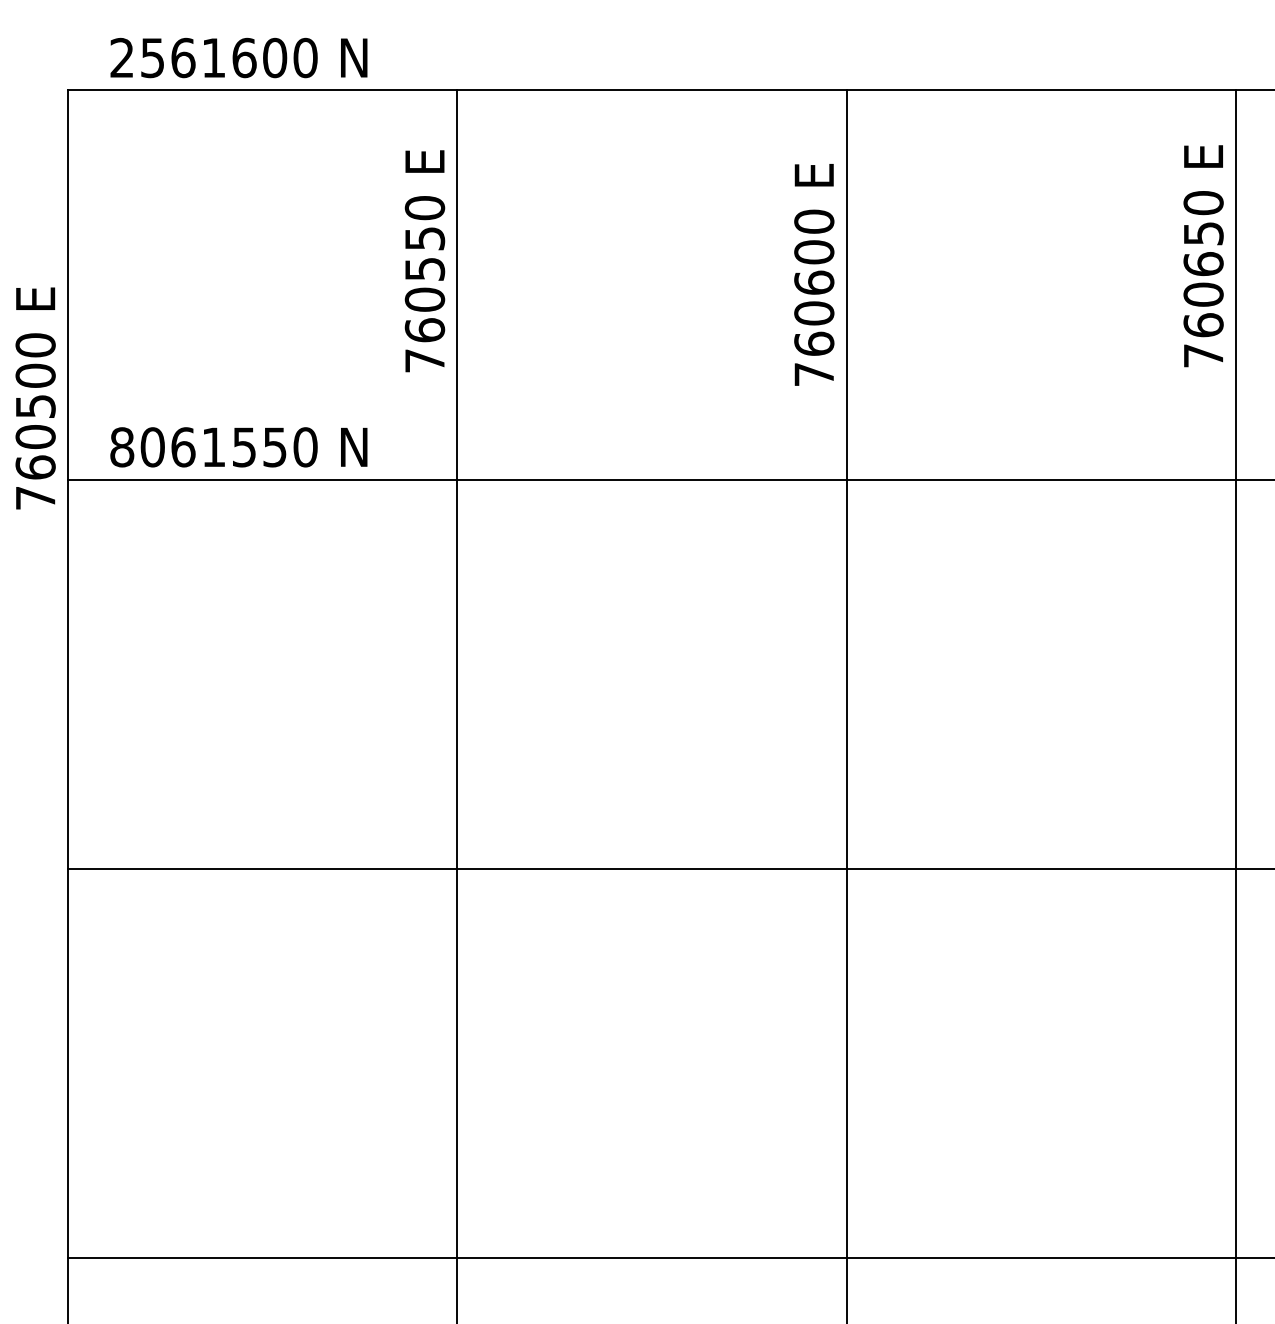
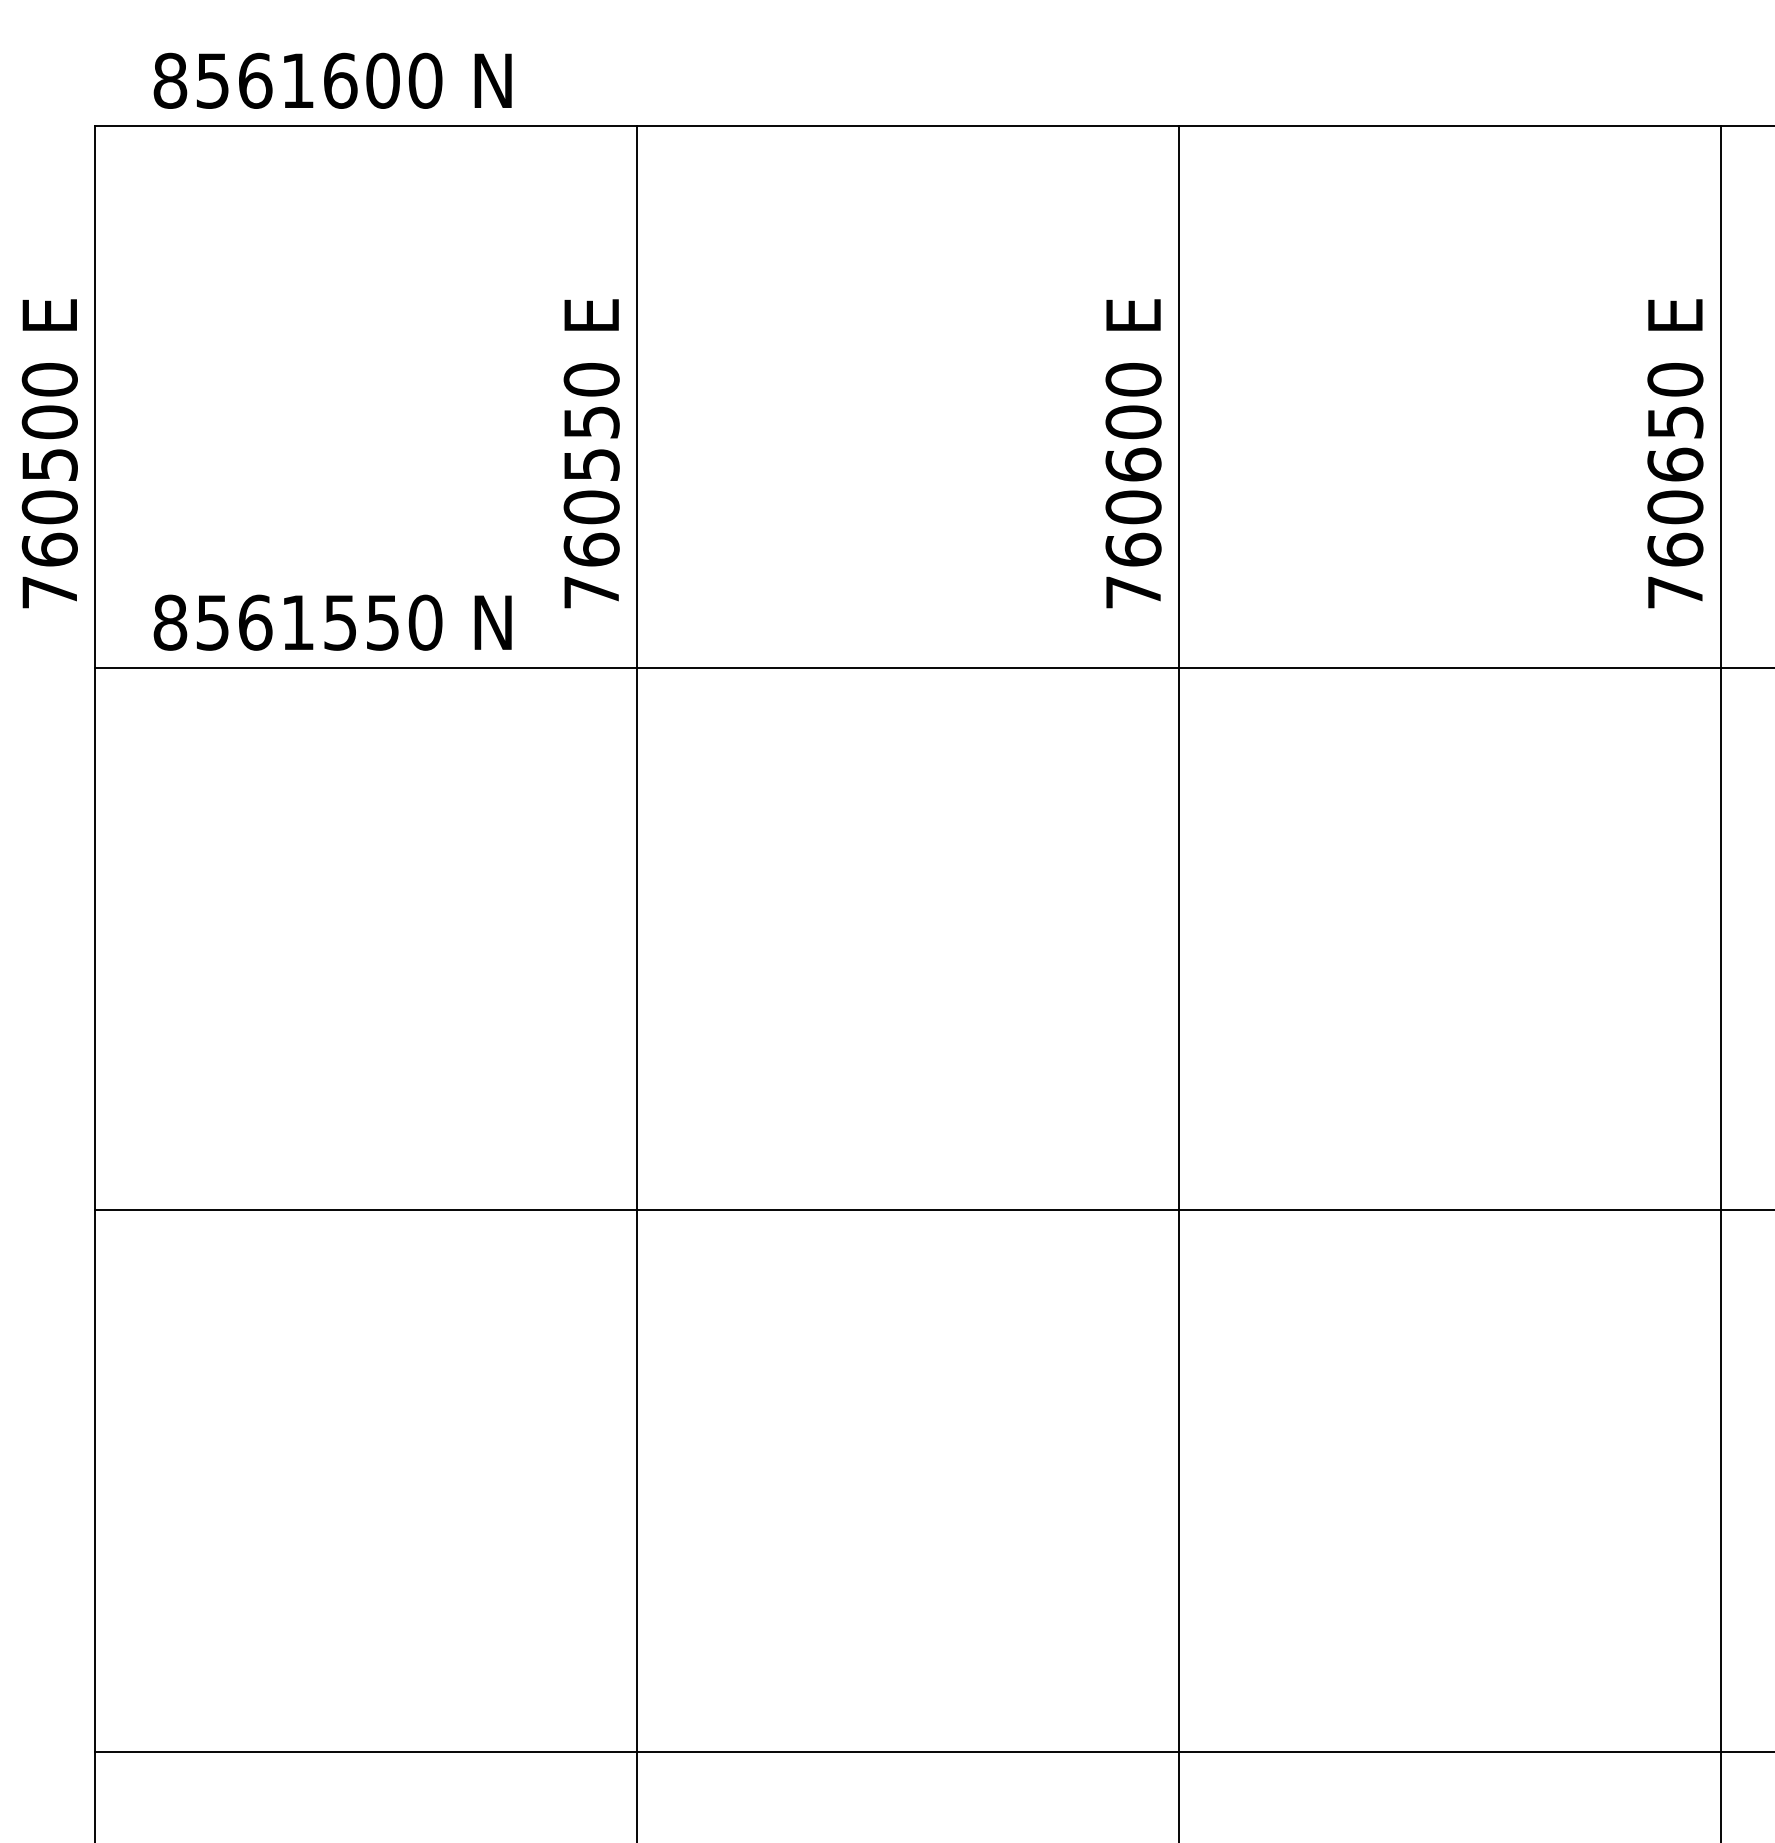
text: (122, 57) -> (170, 80), 2561600 -> 8561600
text: (1203, 256) -> (1675, 453), moved
text: (424, 261) -> (591, 453), moved
text: (814, 274) -> (1133, 453), moved
text: (35, 398) -> (49, 453), moved
text: (152, 447) -> (212, 622), 8061550 -> 8561550

